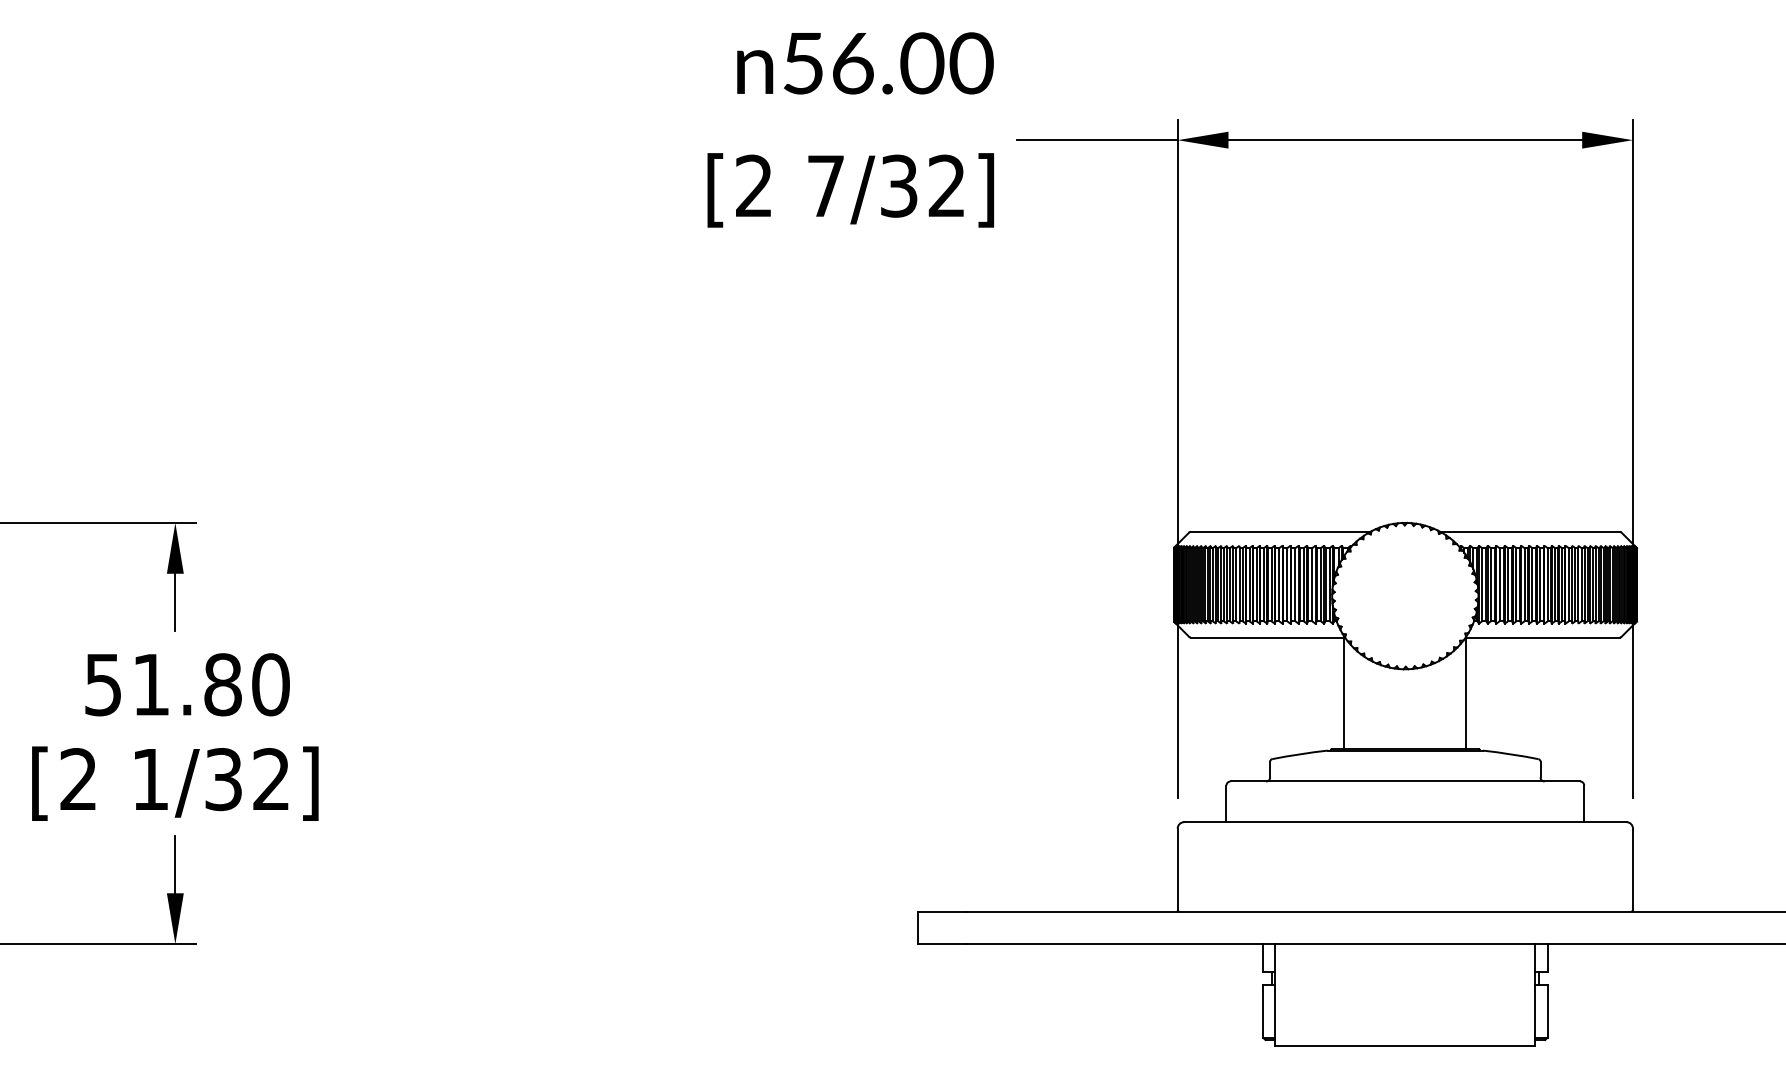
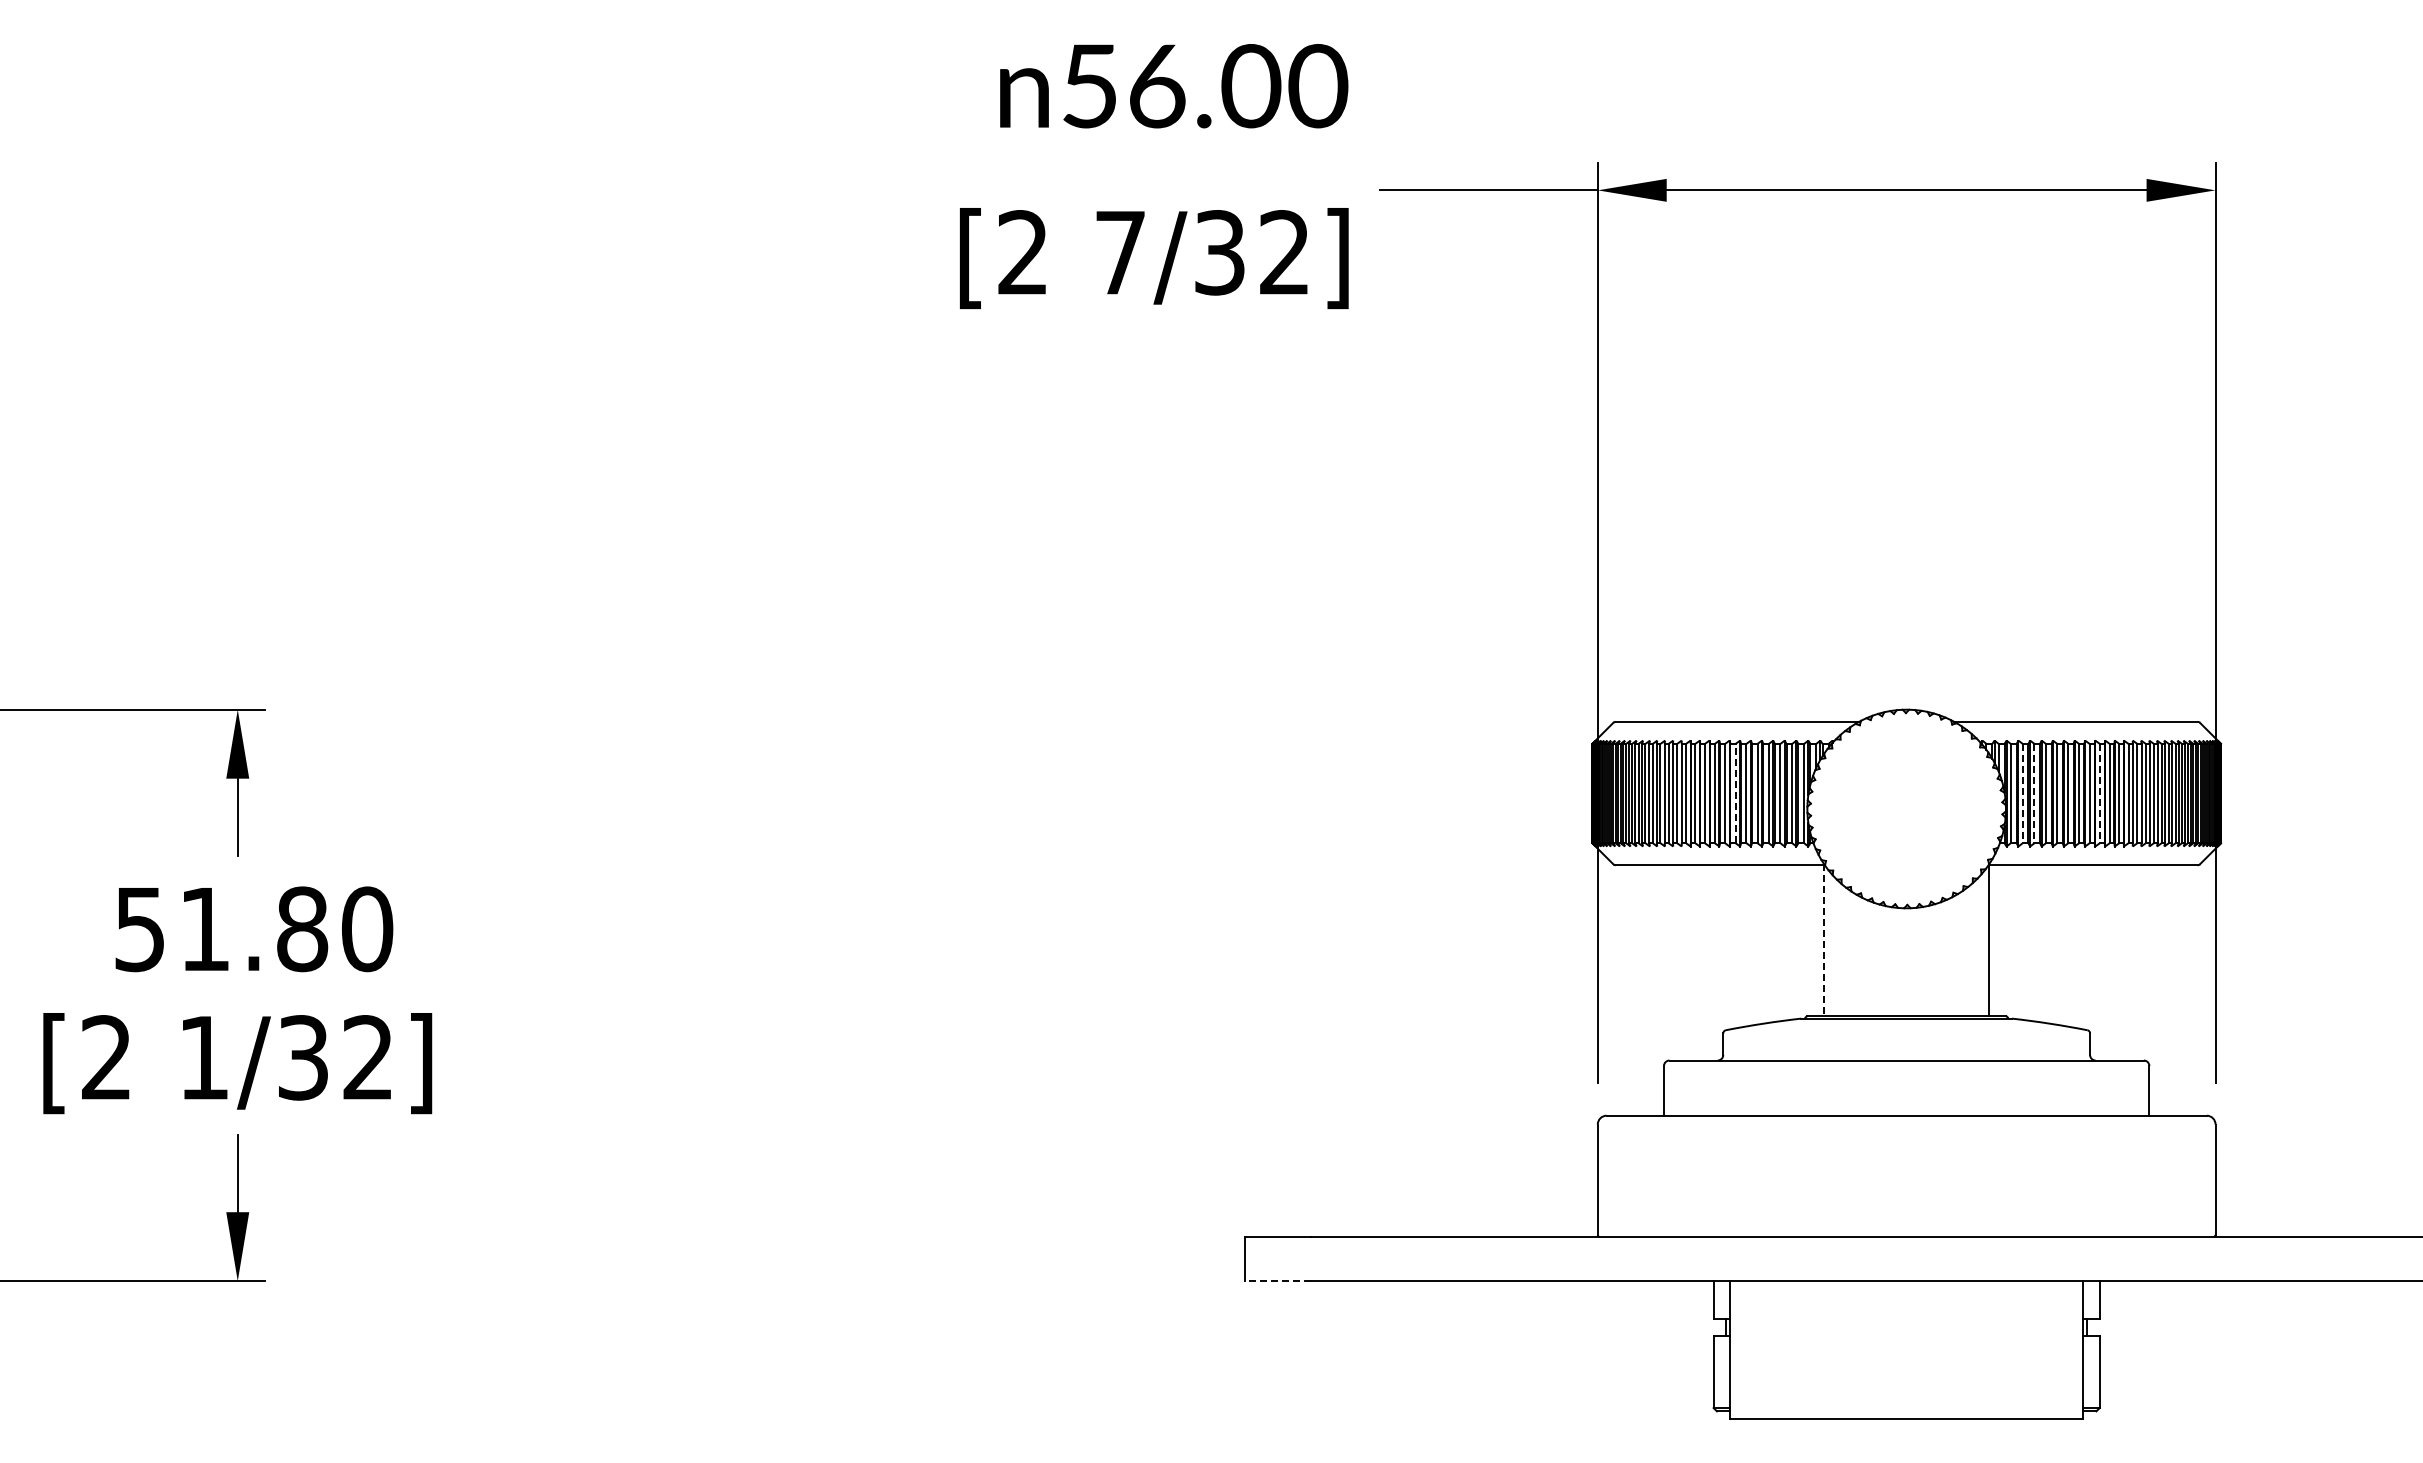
line: (1279, 584) -> (1735, 793), solid -> dashed
line: (1490, 584) -> (2022, 793), solid -> dashed
line: (1499, 584) -> (2034, 793), solid -> dashed
line: (1547, 584) -> (2099, 793), solid -> dashed
line: (1344, 693) -> (1823, 940), solid -> dashed
line: (941, 944) -> (1277, 1281), solid -> dashed

